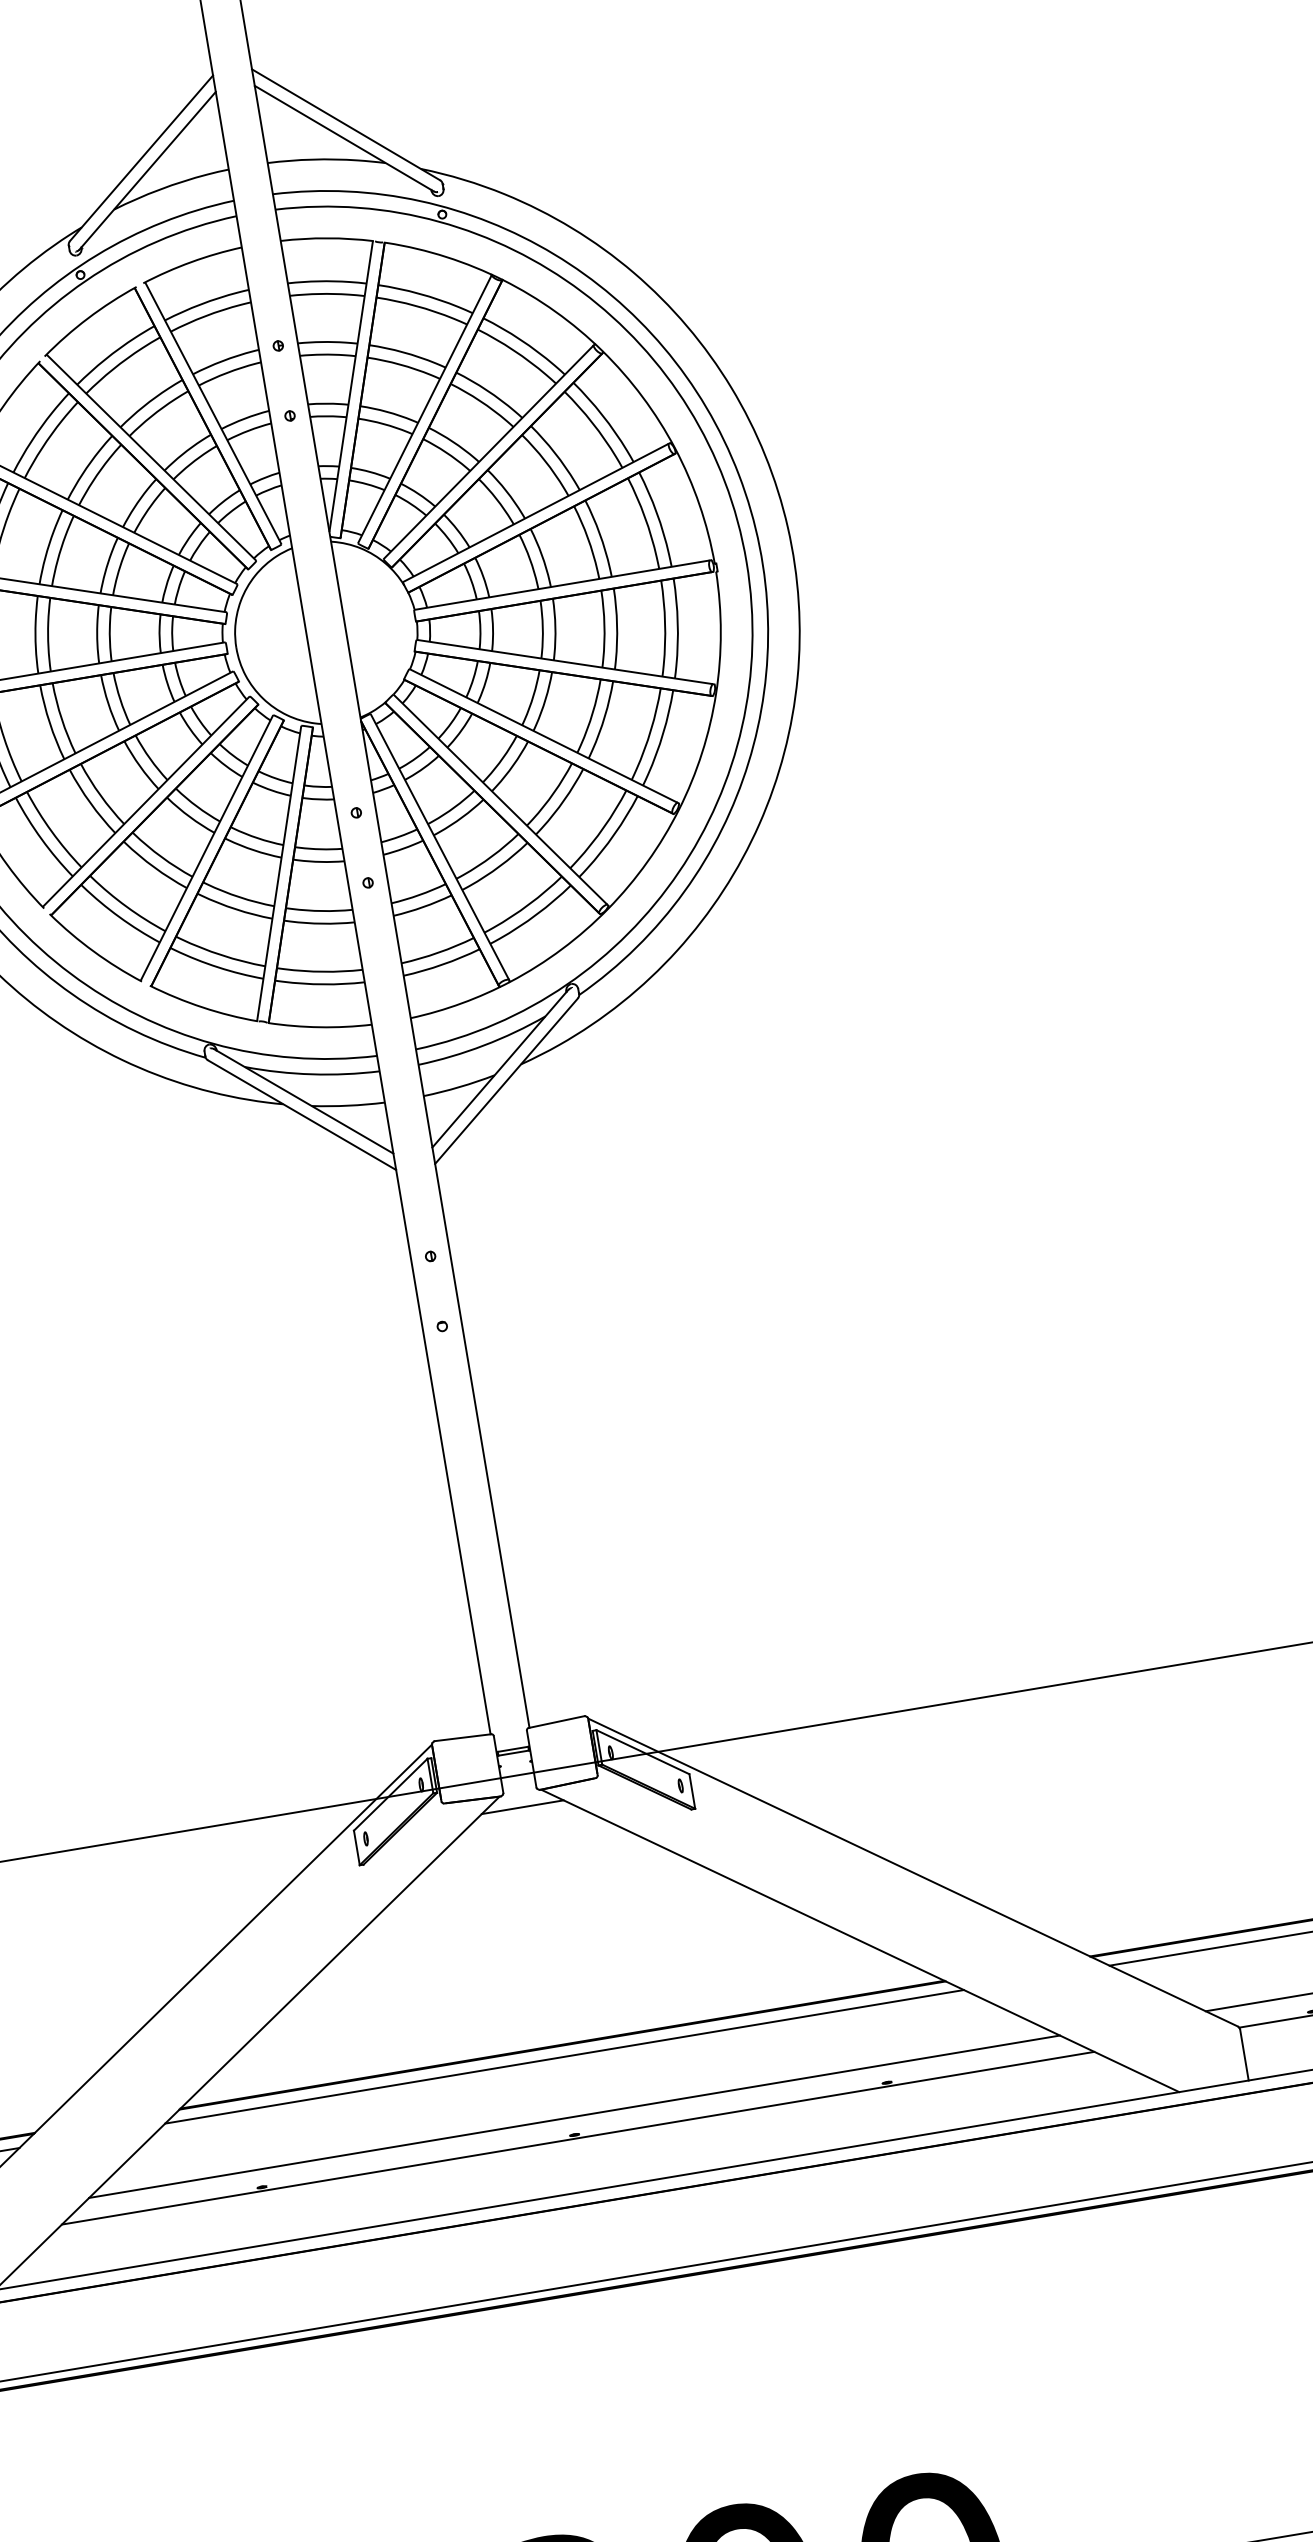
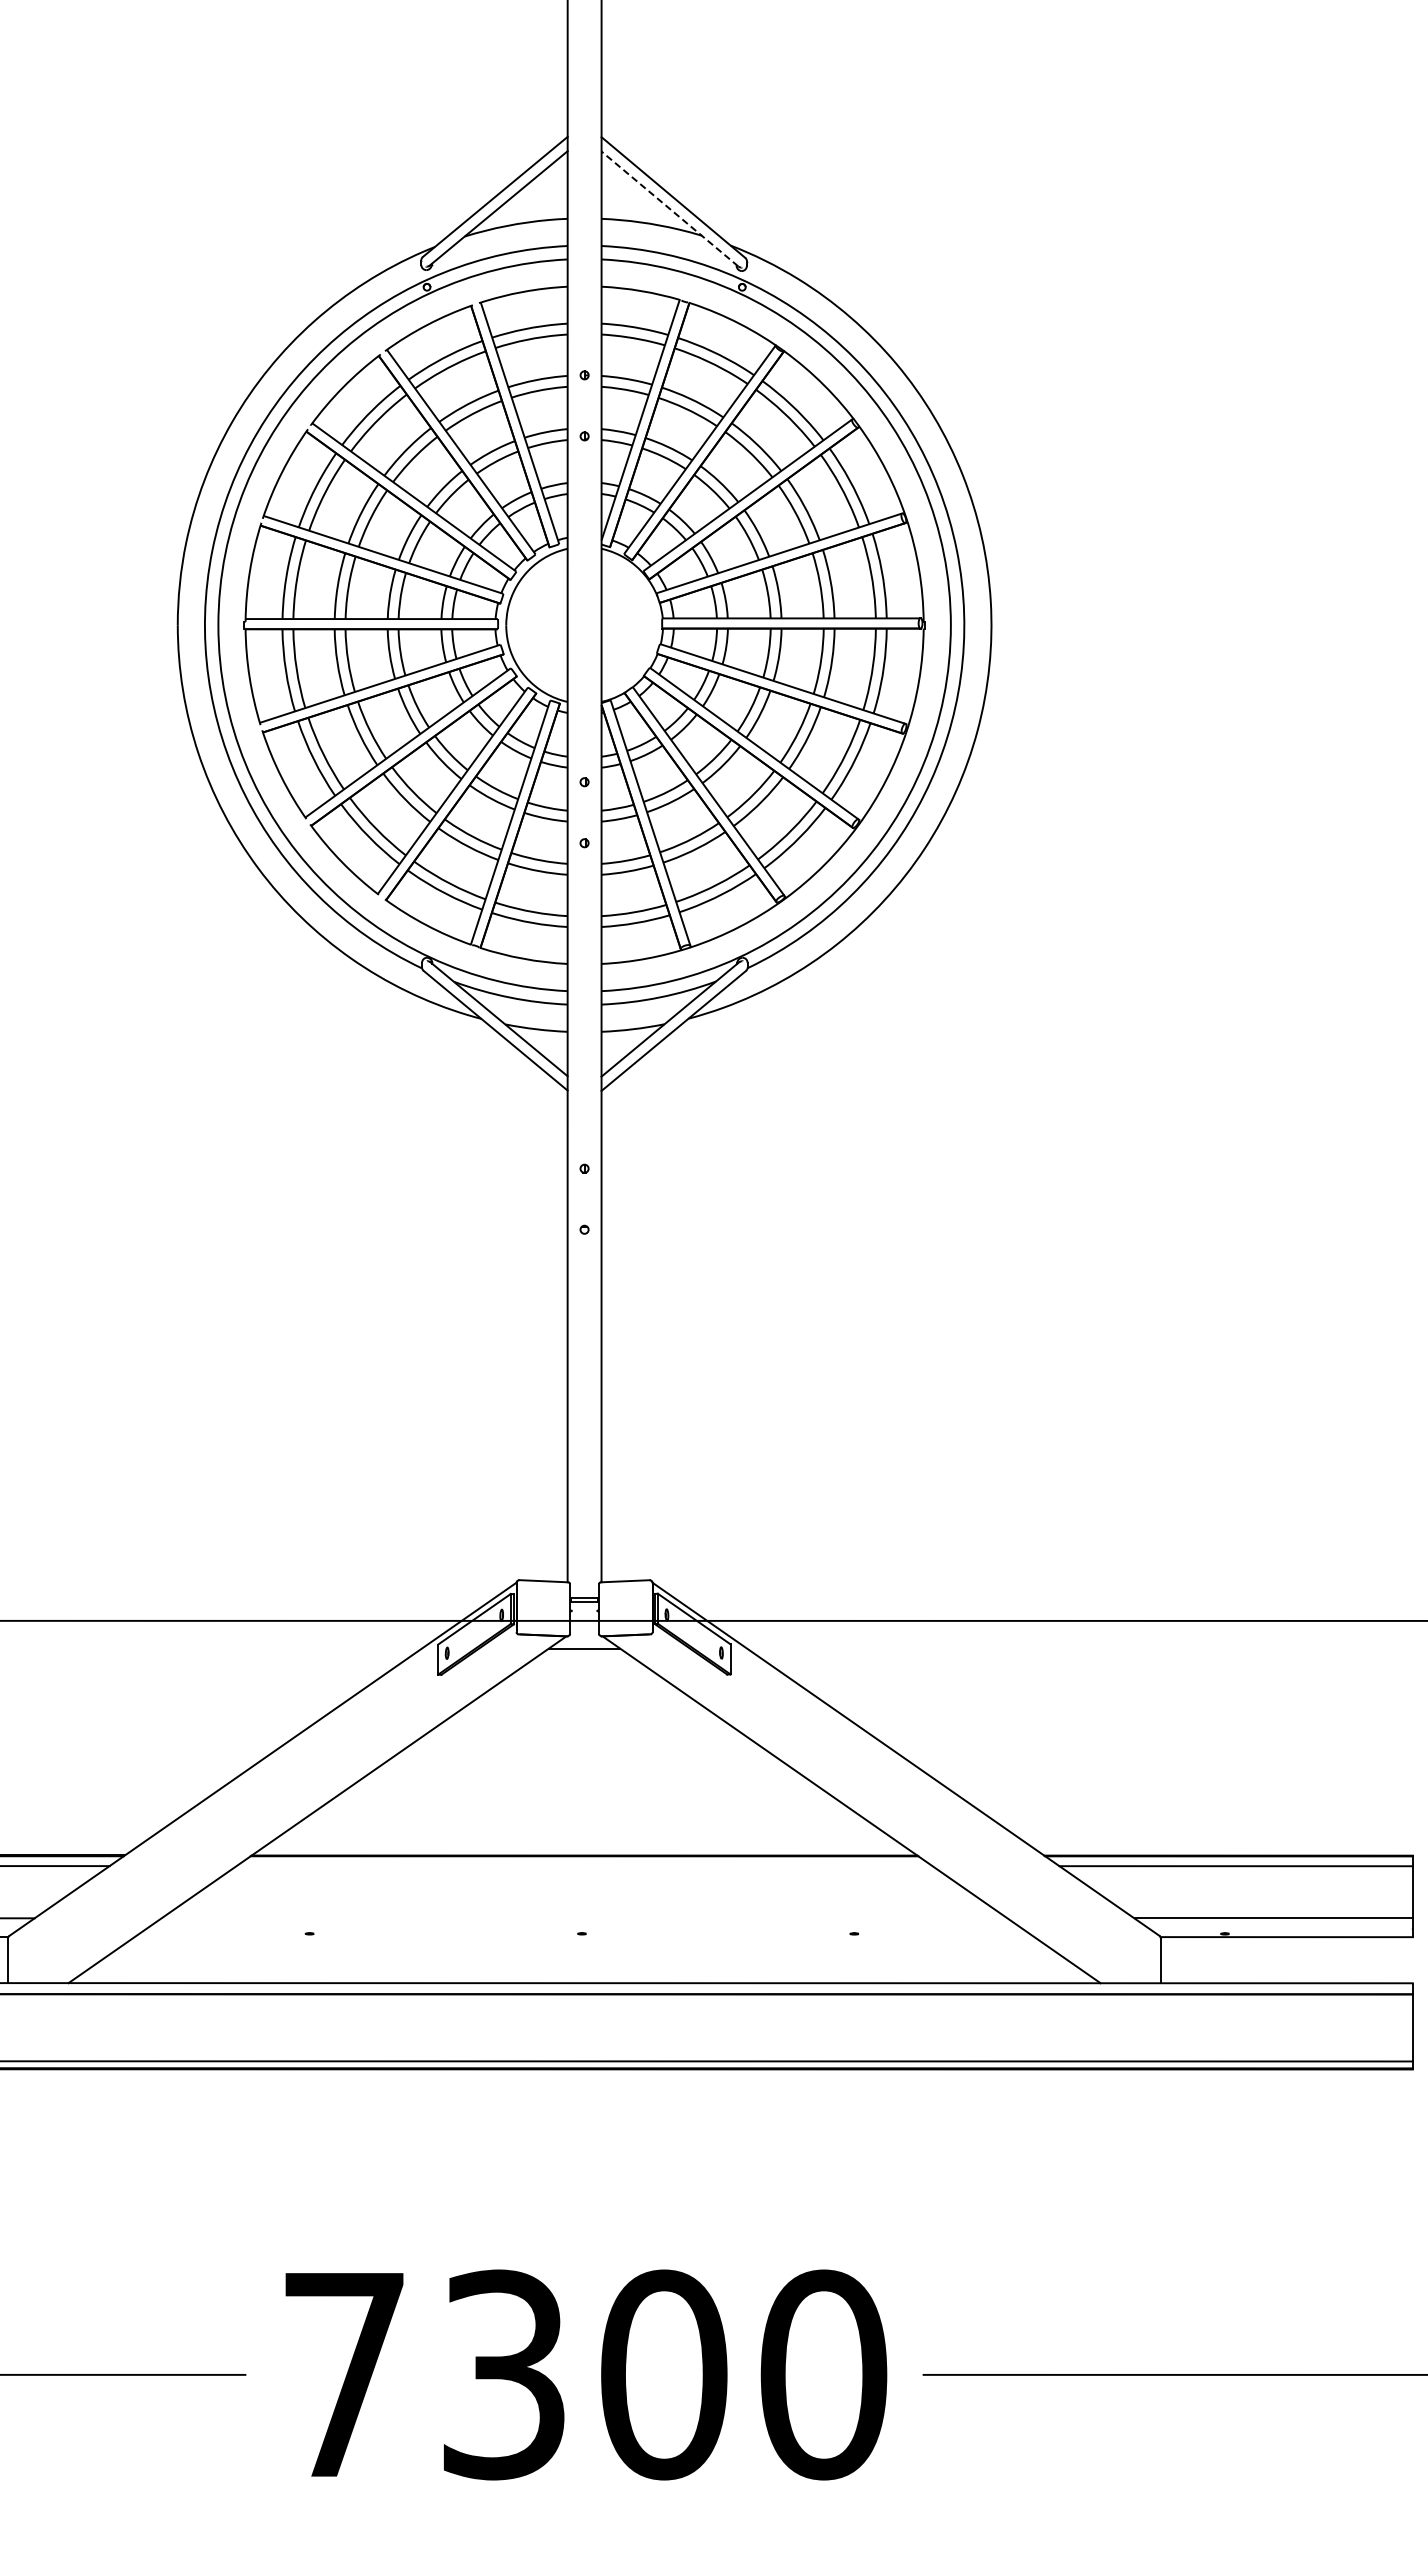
line: (343, 138) -> (669, 208), solid -> dashed
line: (564, 2057) -> (584, 1866), removed
line: (574, 2116) -> (584, 1918), removed
line: (578, 2138) -> (584, 1937), removed

